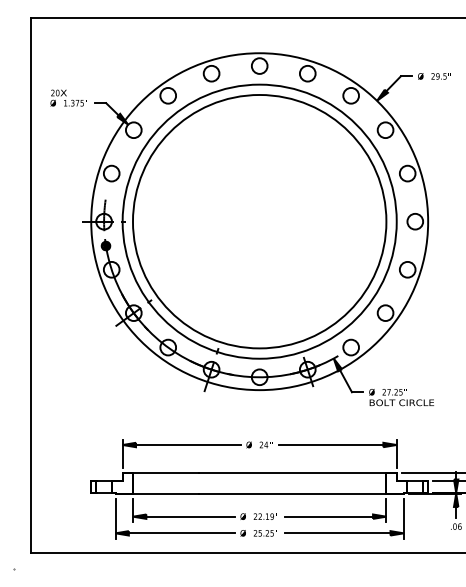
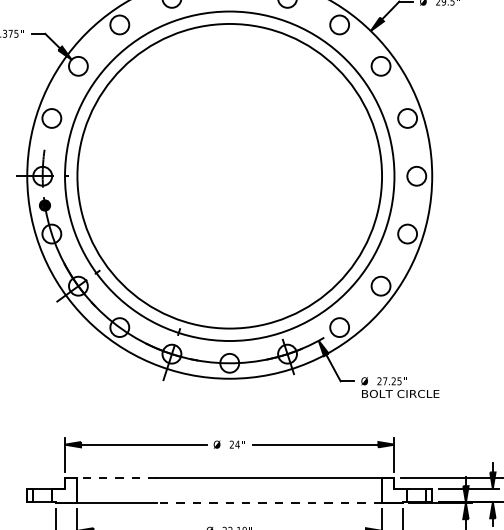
line: (165, 472) -> (116, 477), solid -> dashed
line: (292, 493) -> (269, 502), solid -> dashed

